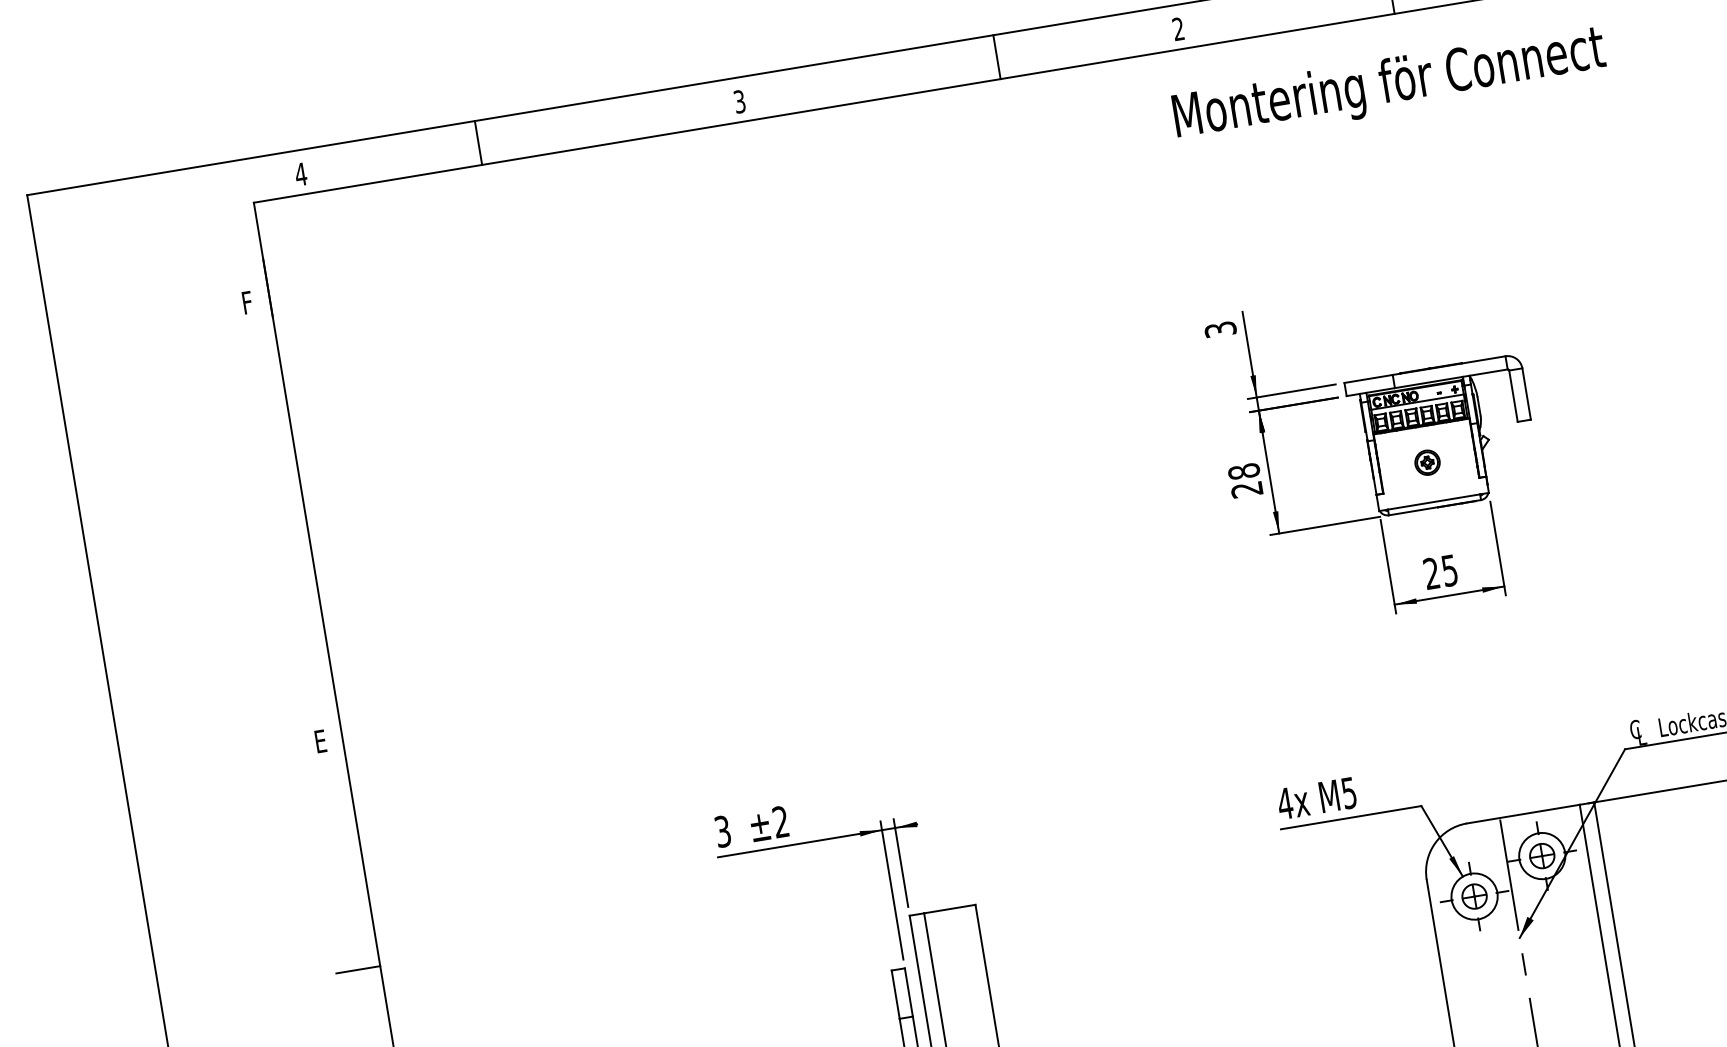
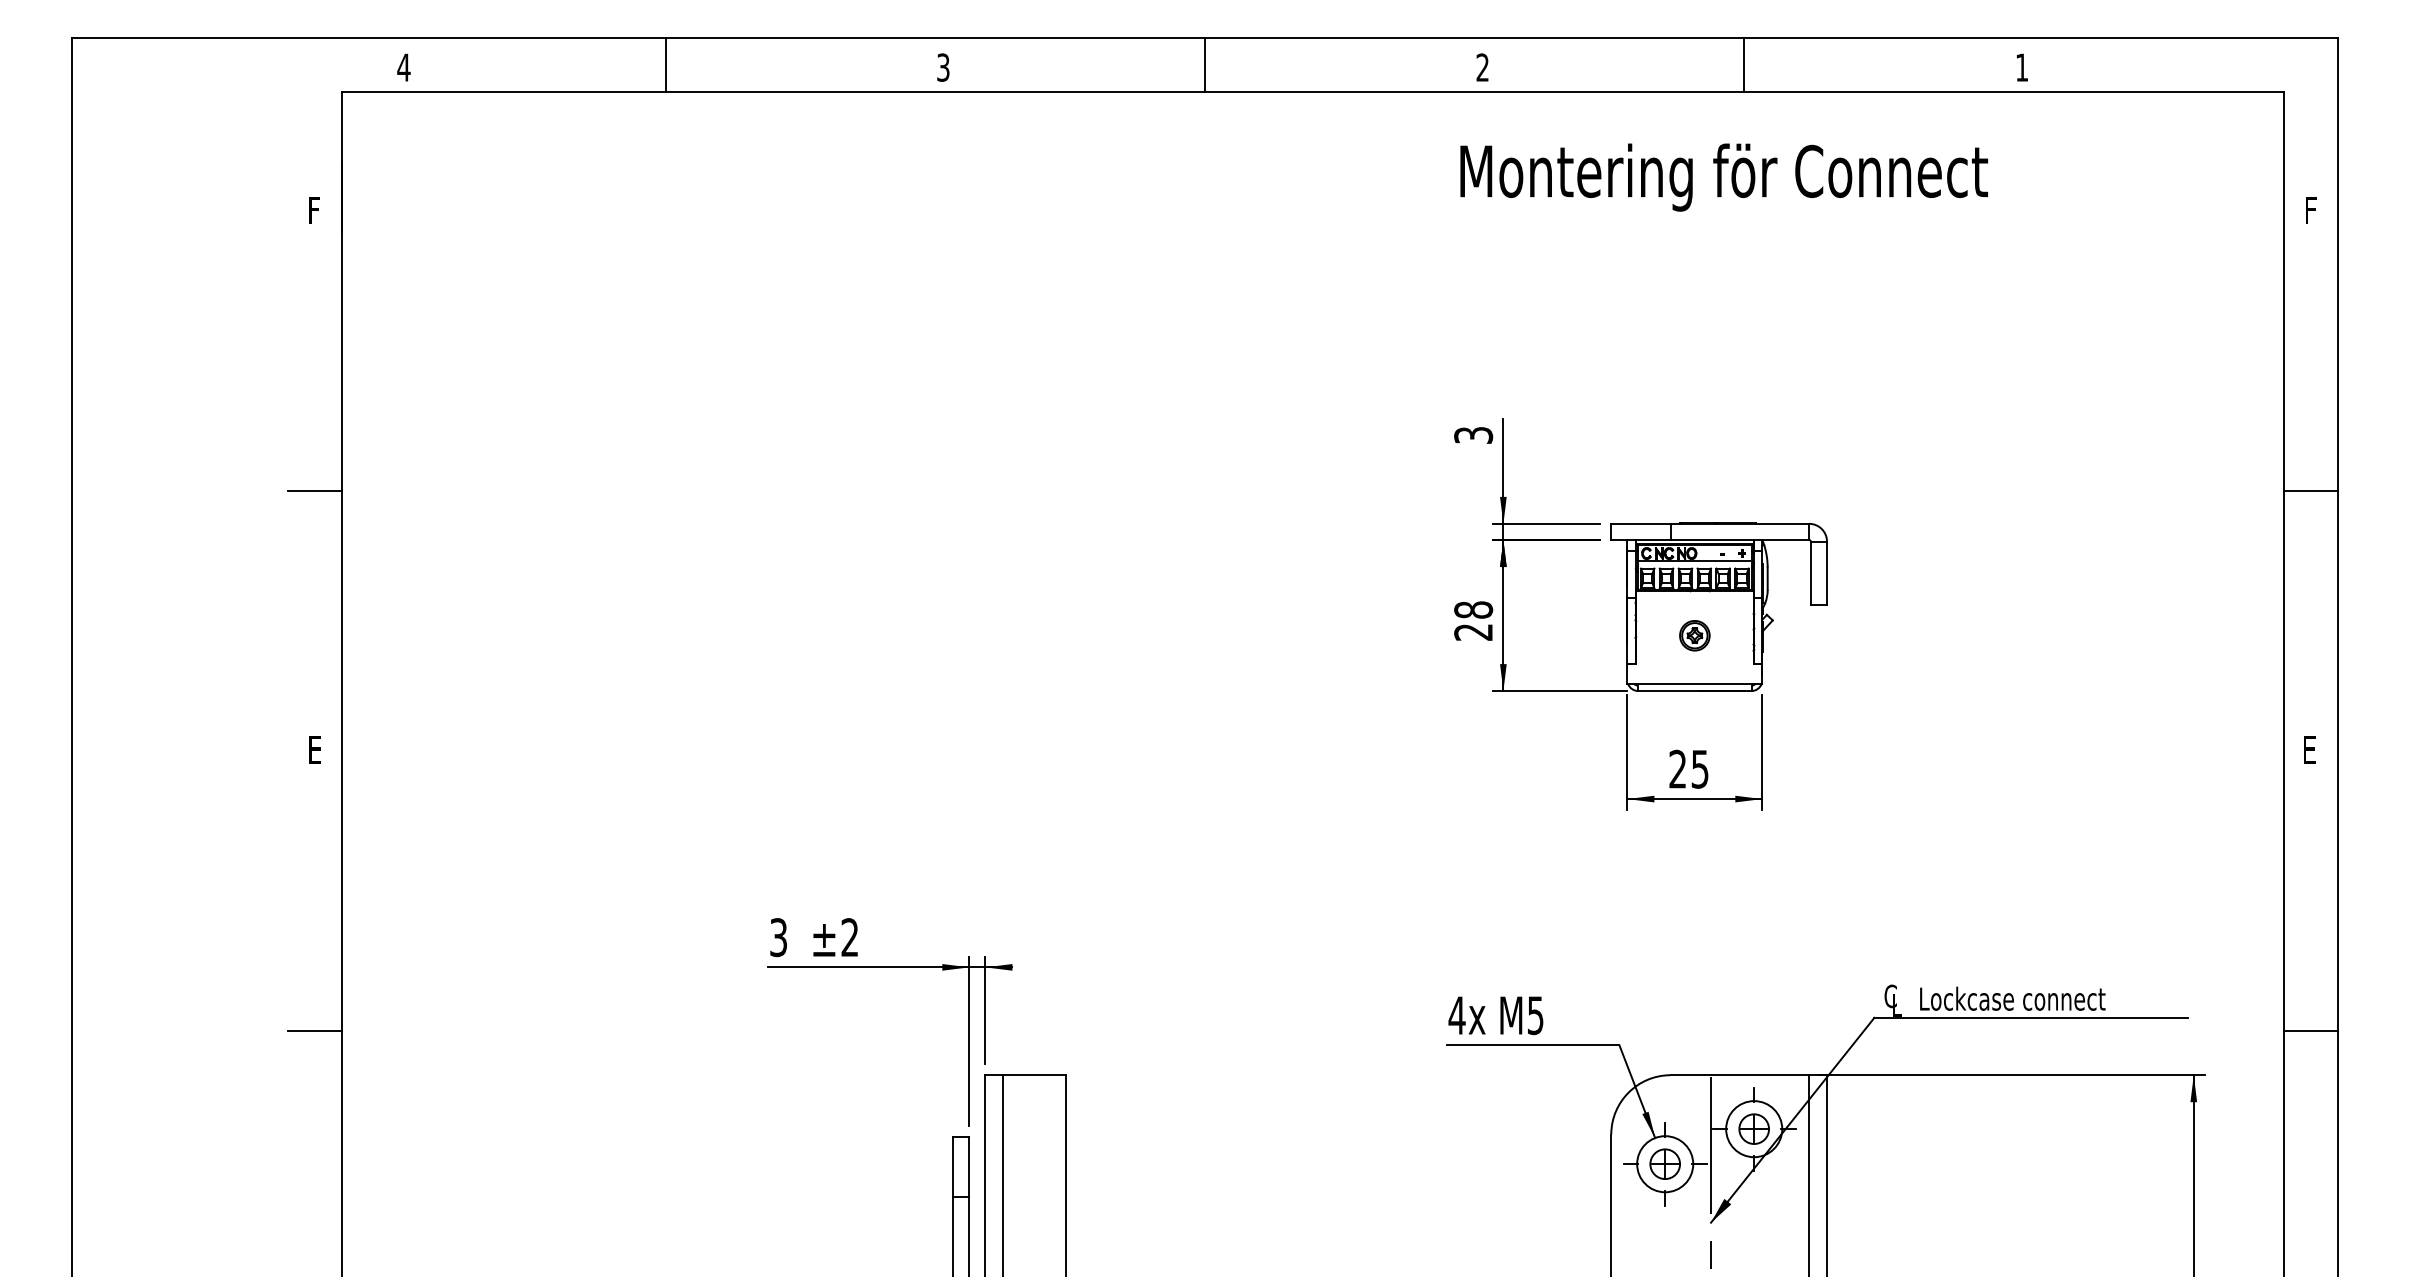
line: (997, 57) -> (1205, 65), moved
line: (478, 143) -> (665, 65), moved
line: (285, 531) -> (314, 491), added

